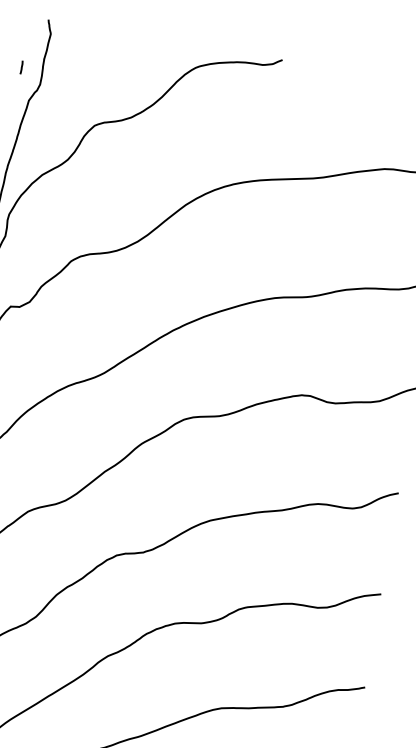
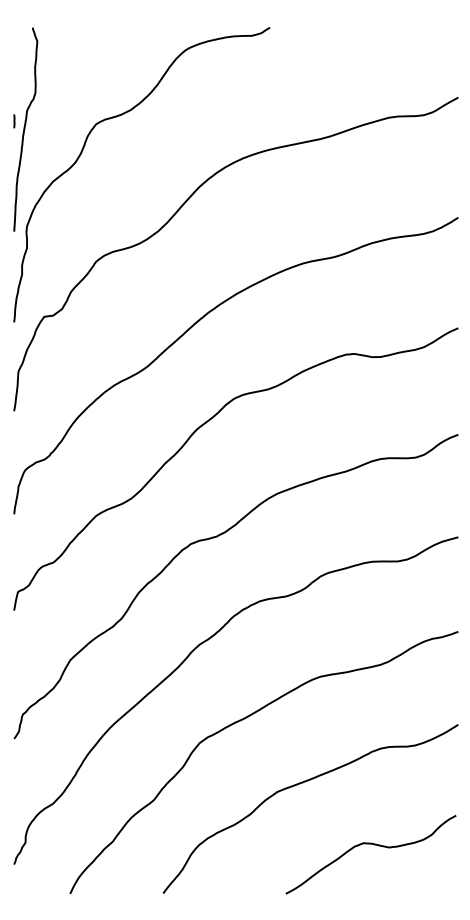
line: (21, 67) -> (14, 121), moved

